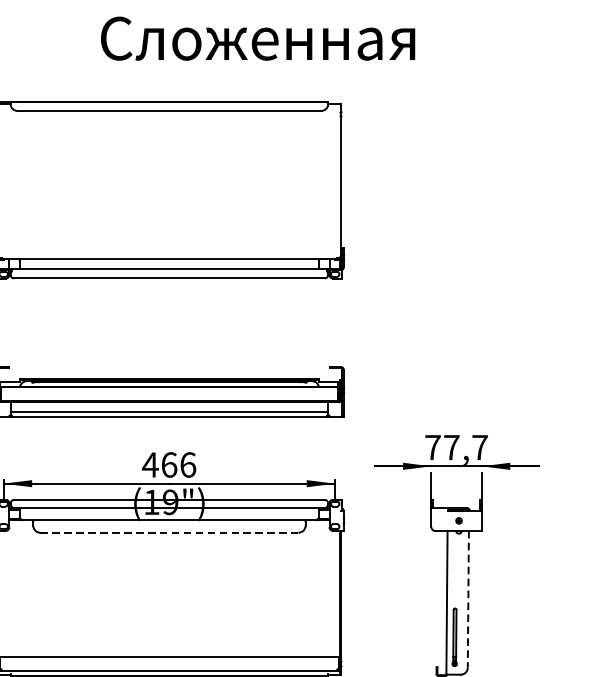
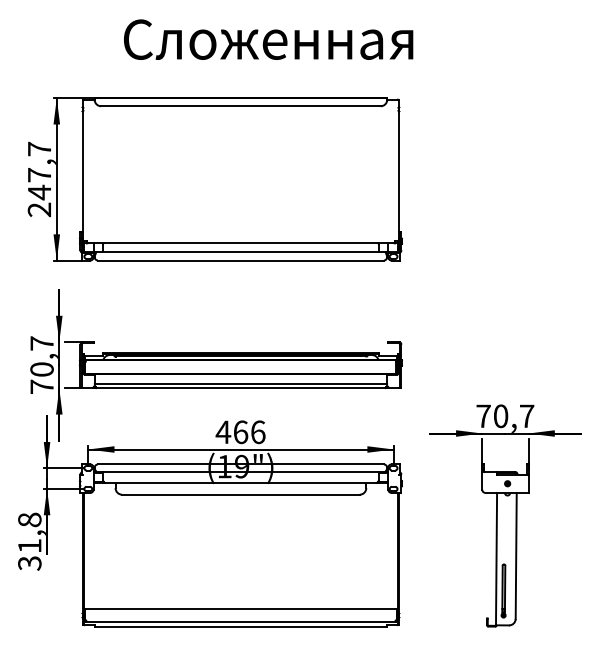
text: (257, 38) -> (268, 39), moved
text: (452, 447) -> (501, 416), 77,7 -> 70,7
line: (168, 532) -> (240, 494), dashed -> solid
line: (468, 598) -> (516, 555), dashed -> solid

